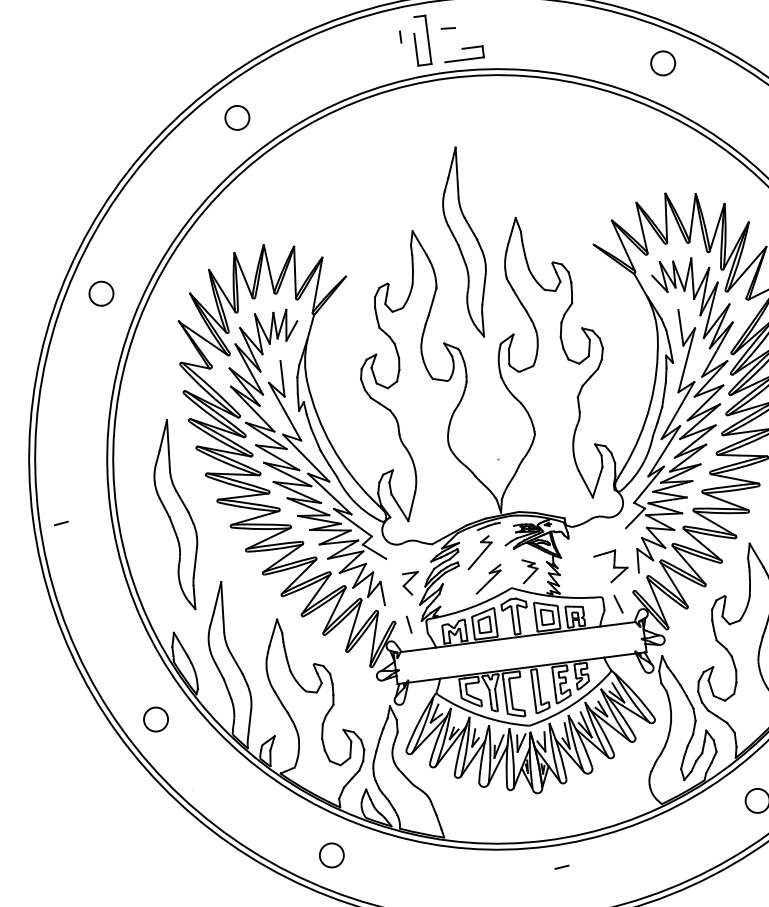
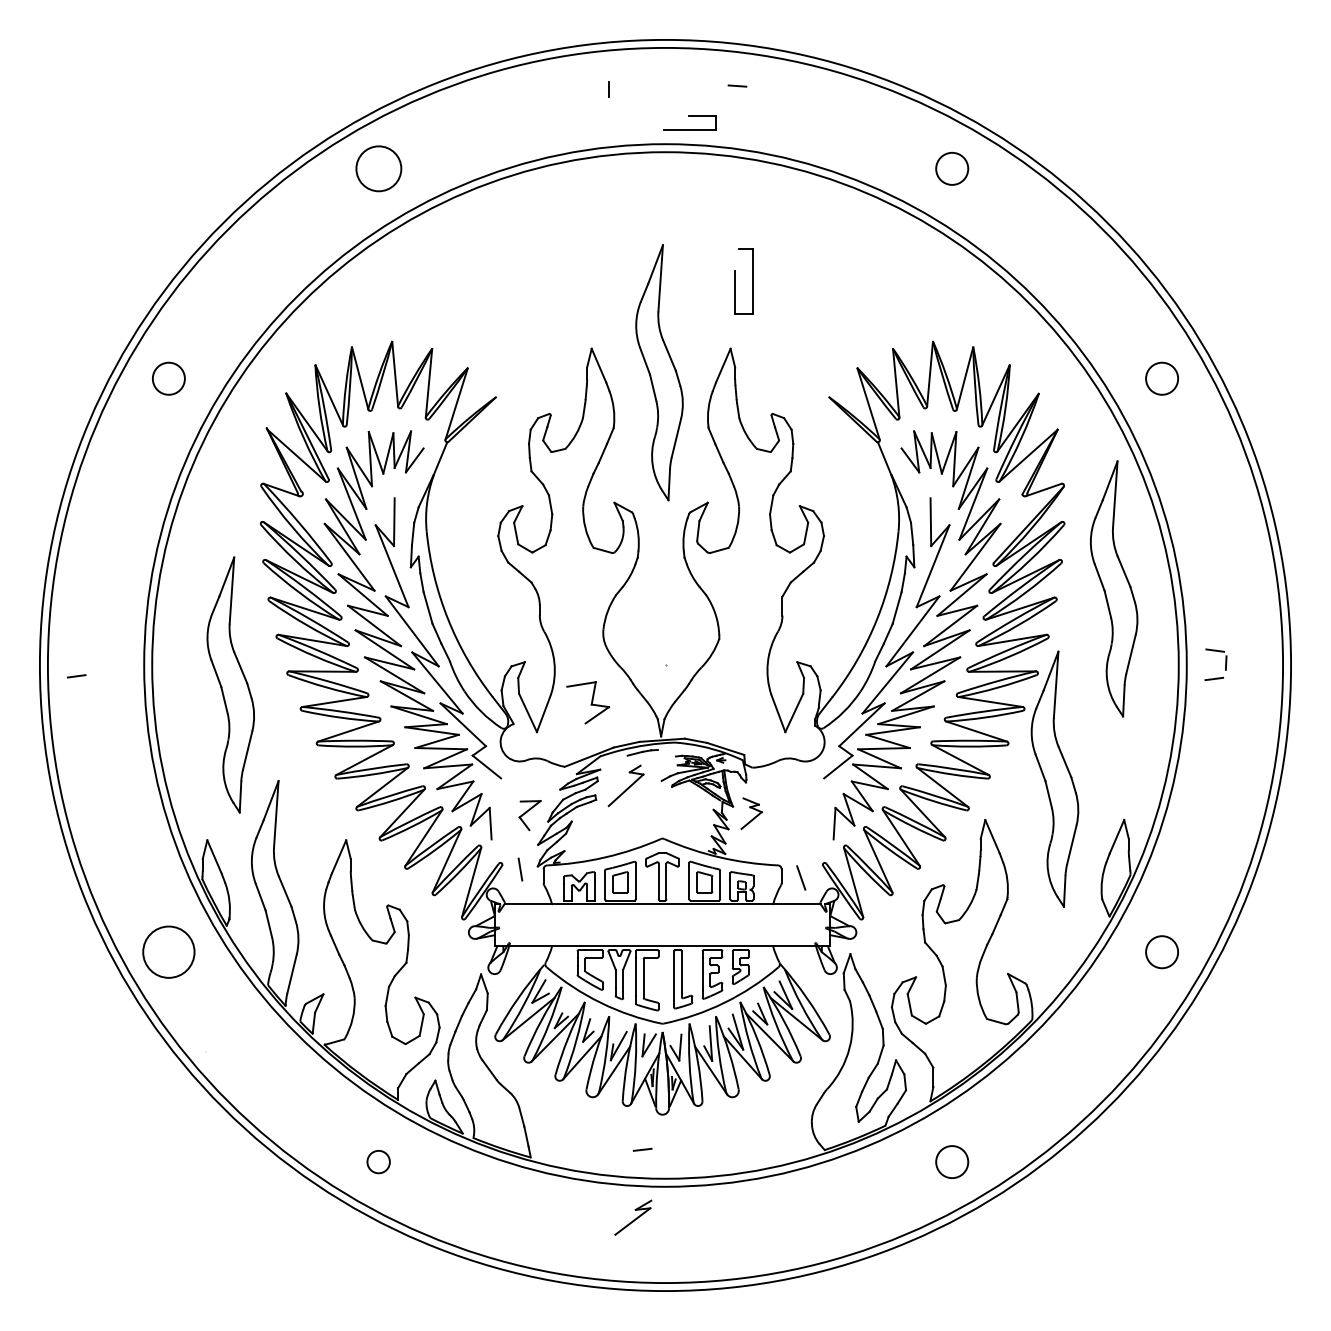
line: (448, 28) -> (737, 85), moved
part: (415, 41) -> (735, 281), moved
circle: (237, 117) -> (378, 168), size x1.4
part: (611, 566) -> (588, 702), moved
part: (529, 570) -> (751, 813), moved
part: (488, 579) -> (633, 1217), moved
circle: (155, 719) -> (168, 952), size x1.6
circle: (331, 855) -> (378, 1161), size x0.7
line: (561, 867) -> (642, 1149), moved

